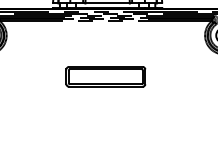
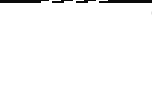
part: (105, 76) -> (74, 45), removed

